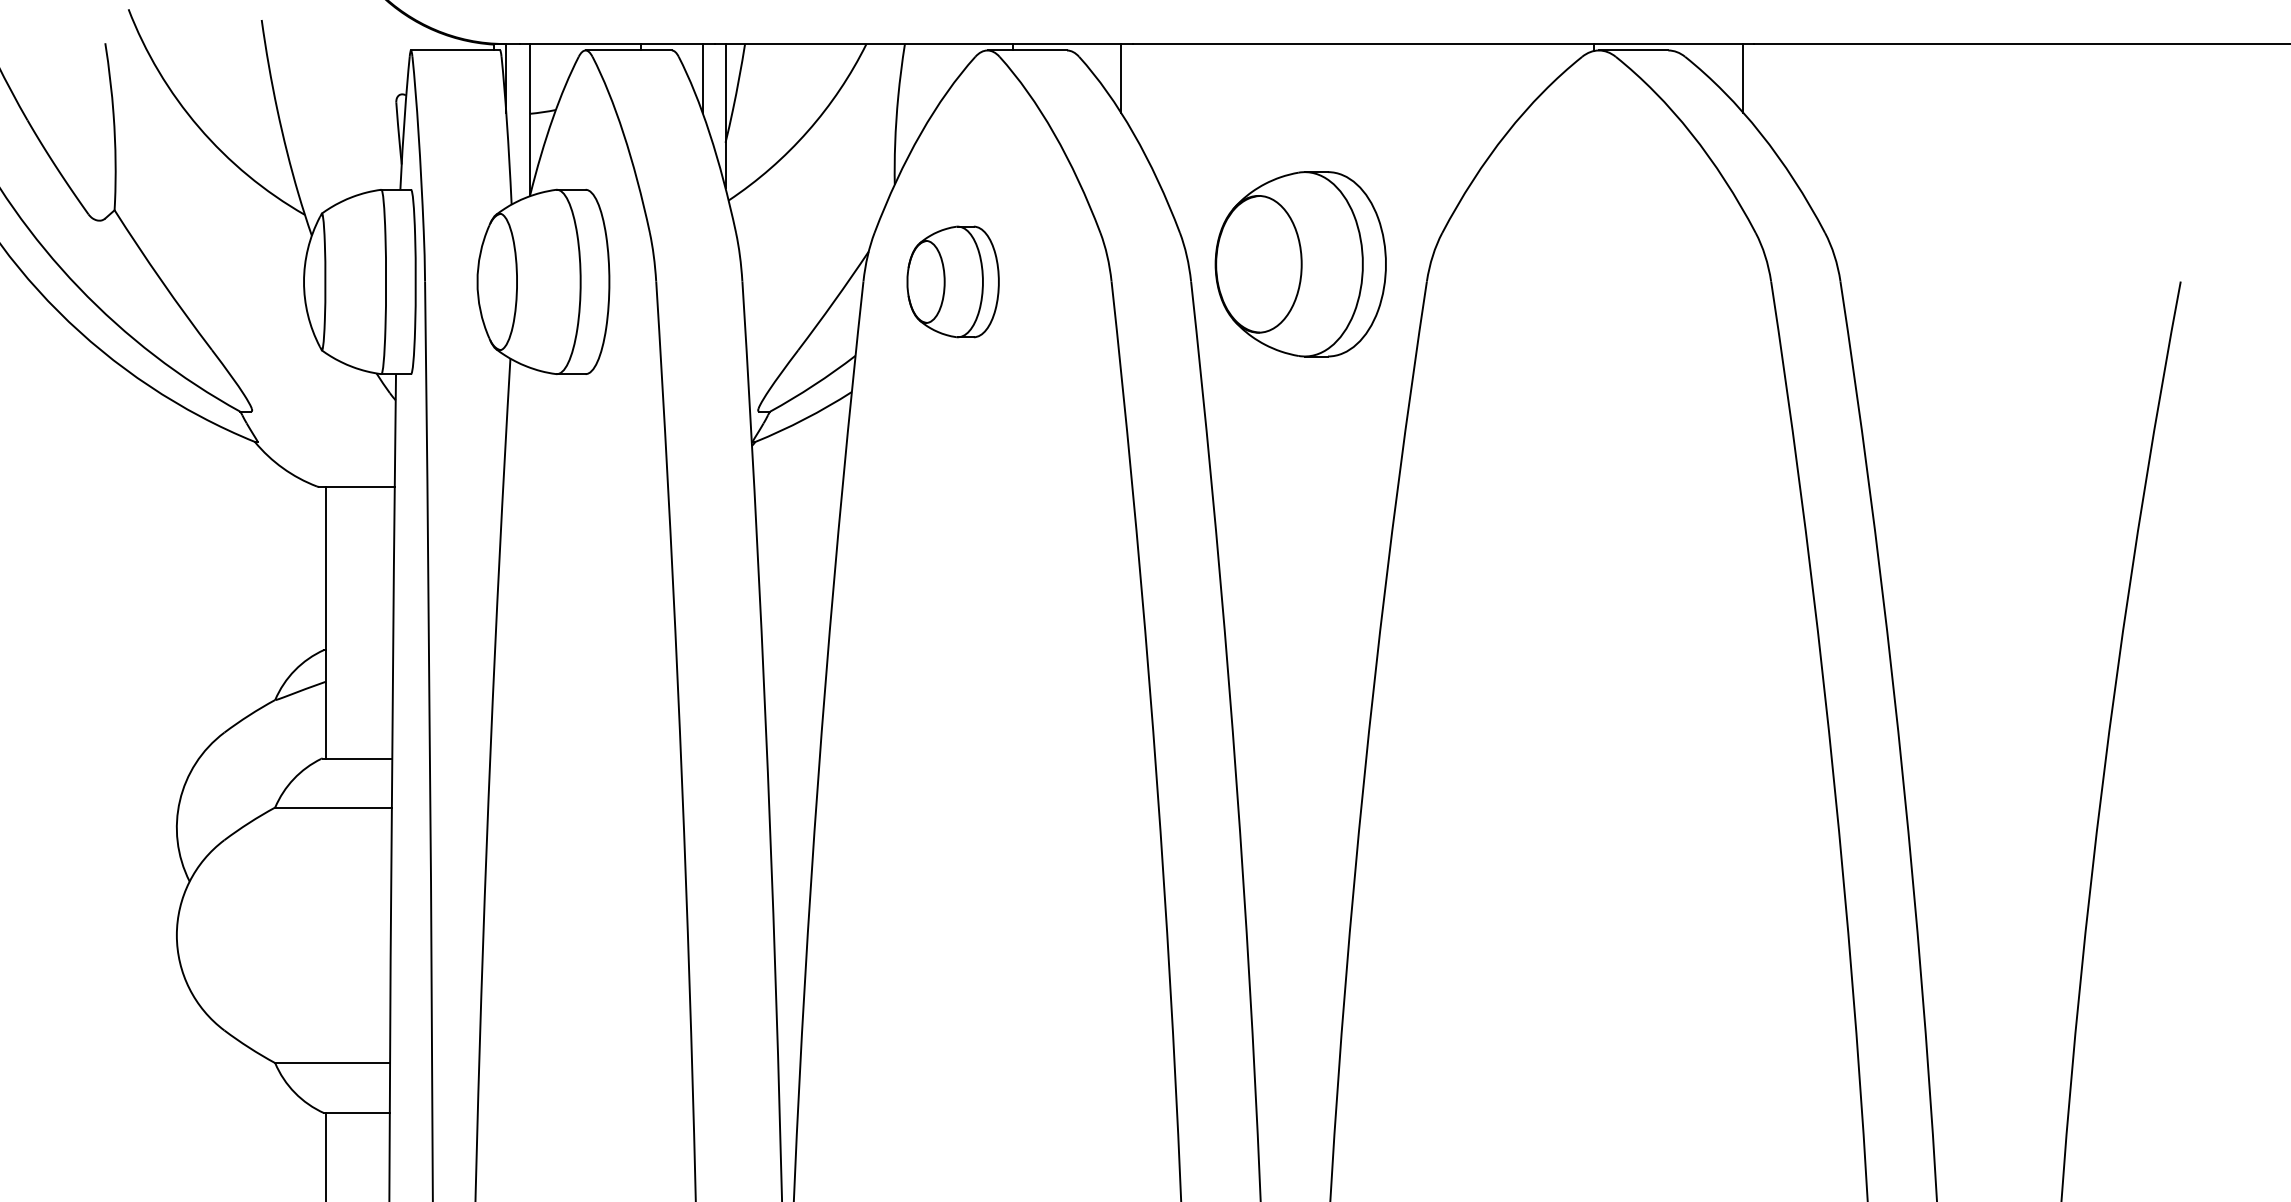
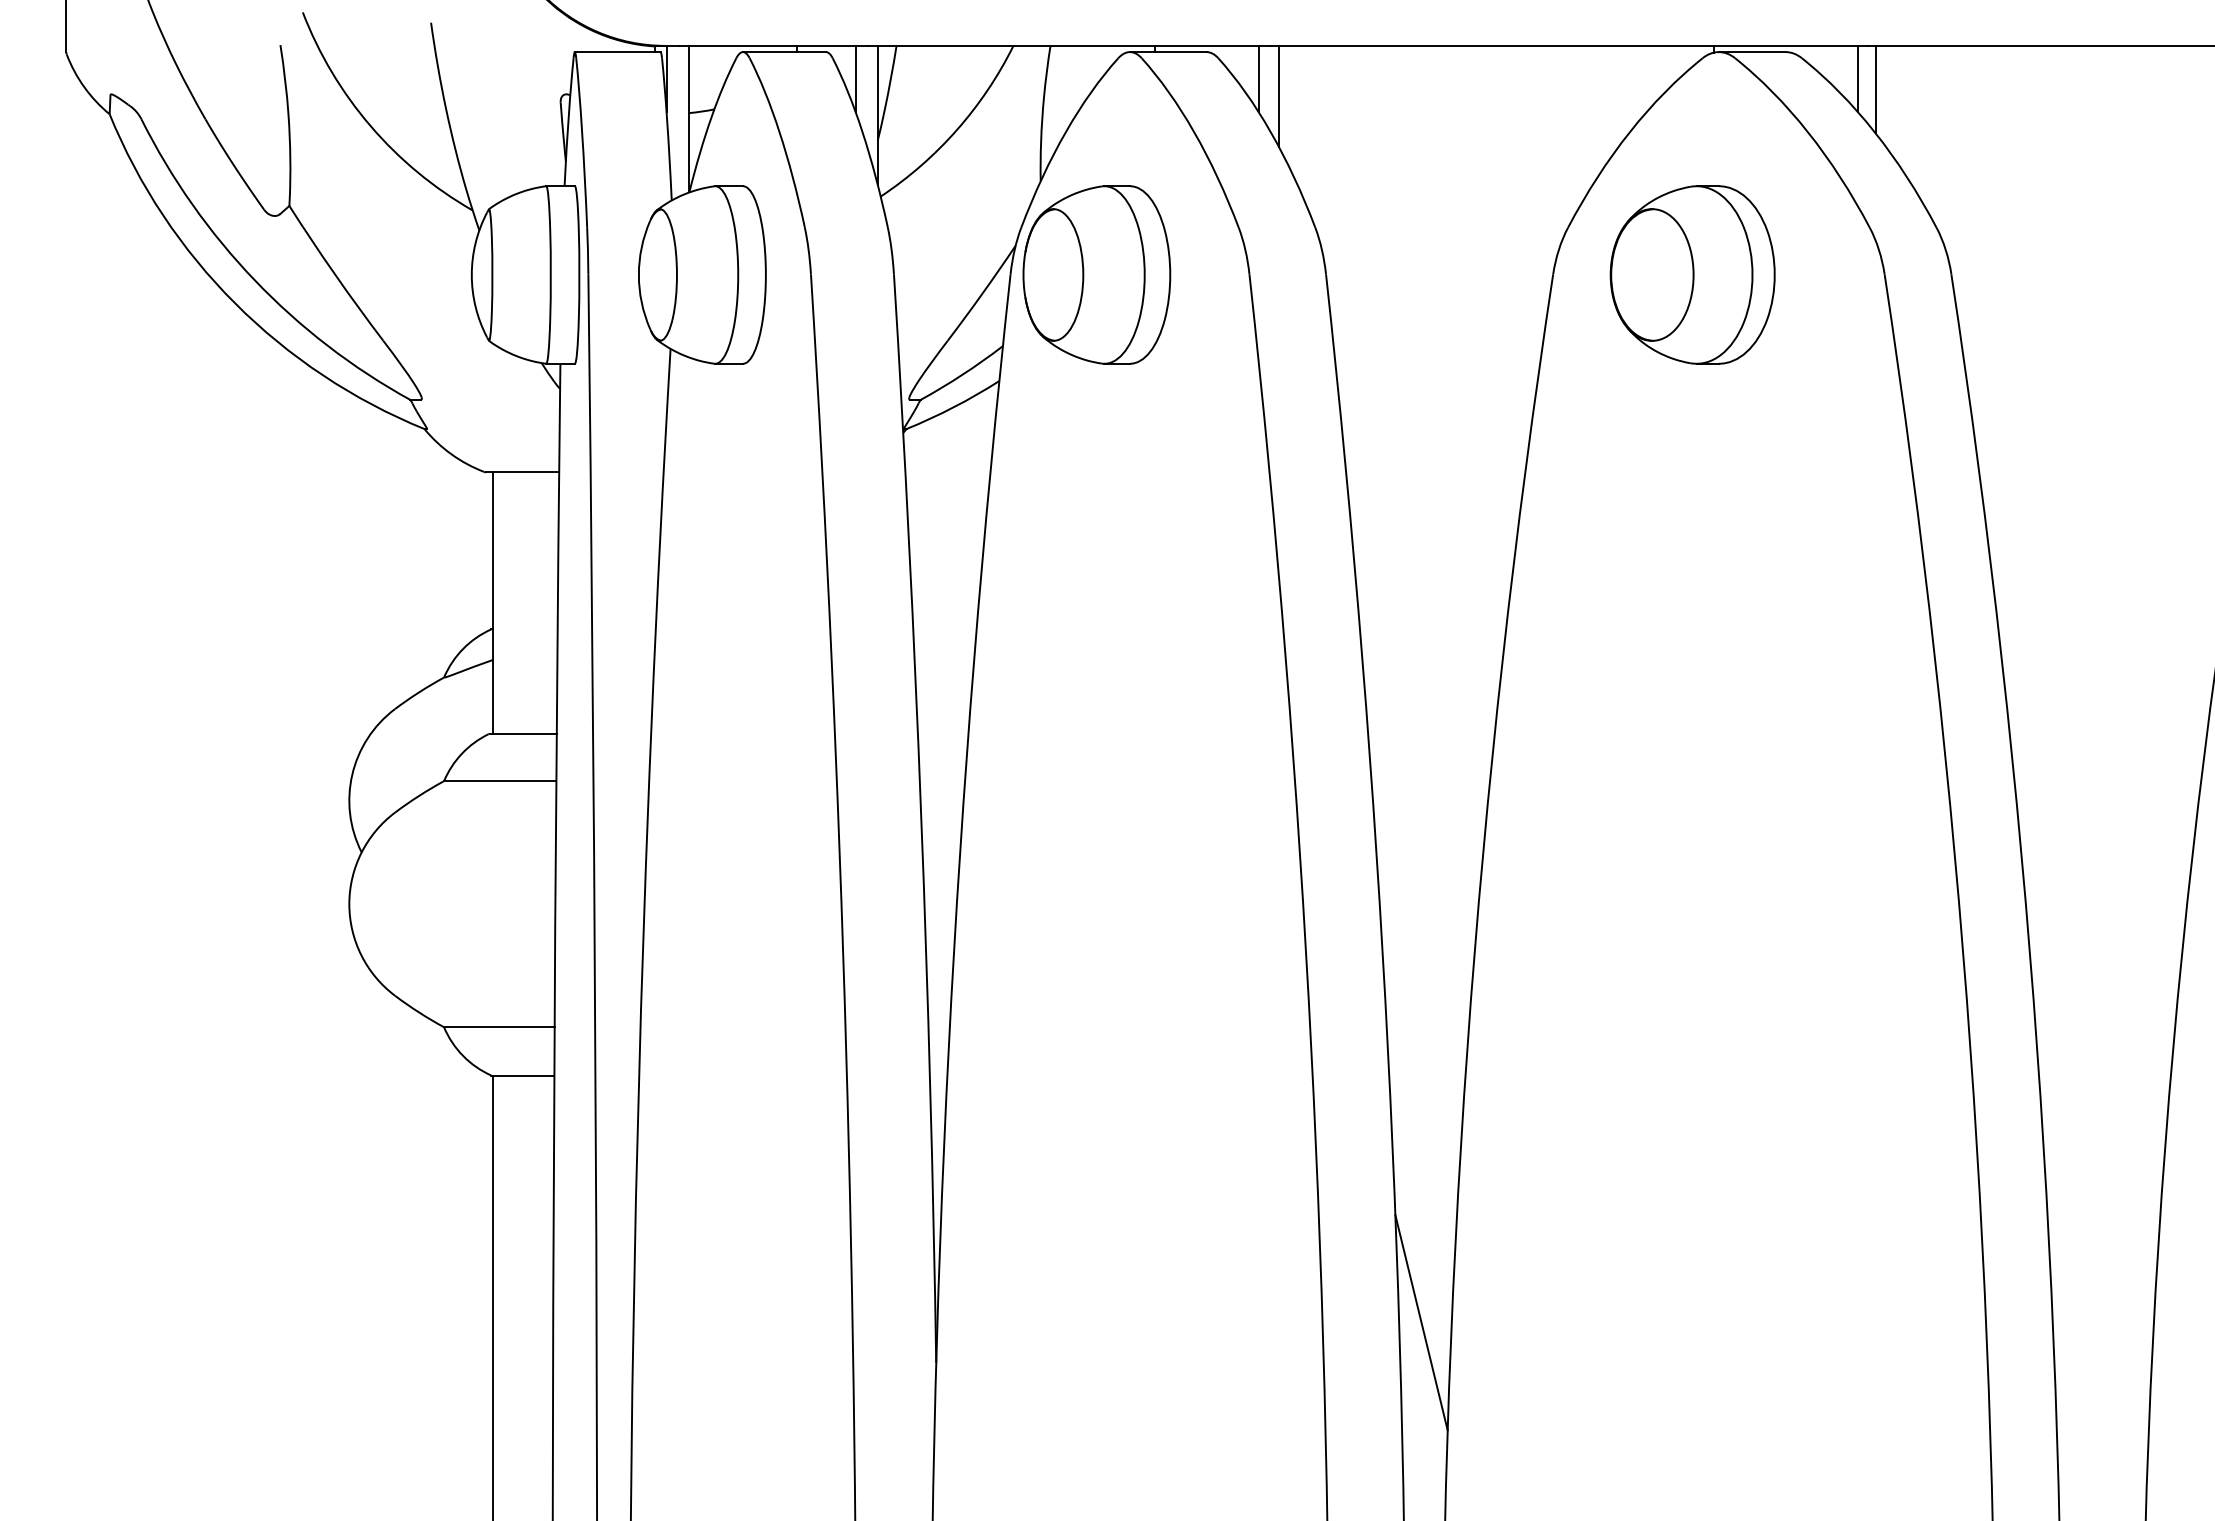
line: (1761, 89) -> (1875, 89), added
line: (1141, 96) -> (1278, 96), added
part: (1300, 263) -> (1692, 274), moved
part: (952, 281) -> (1096, 274), size x1.67

